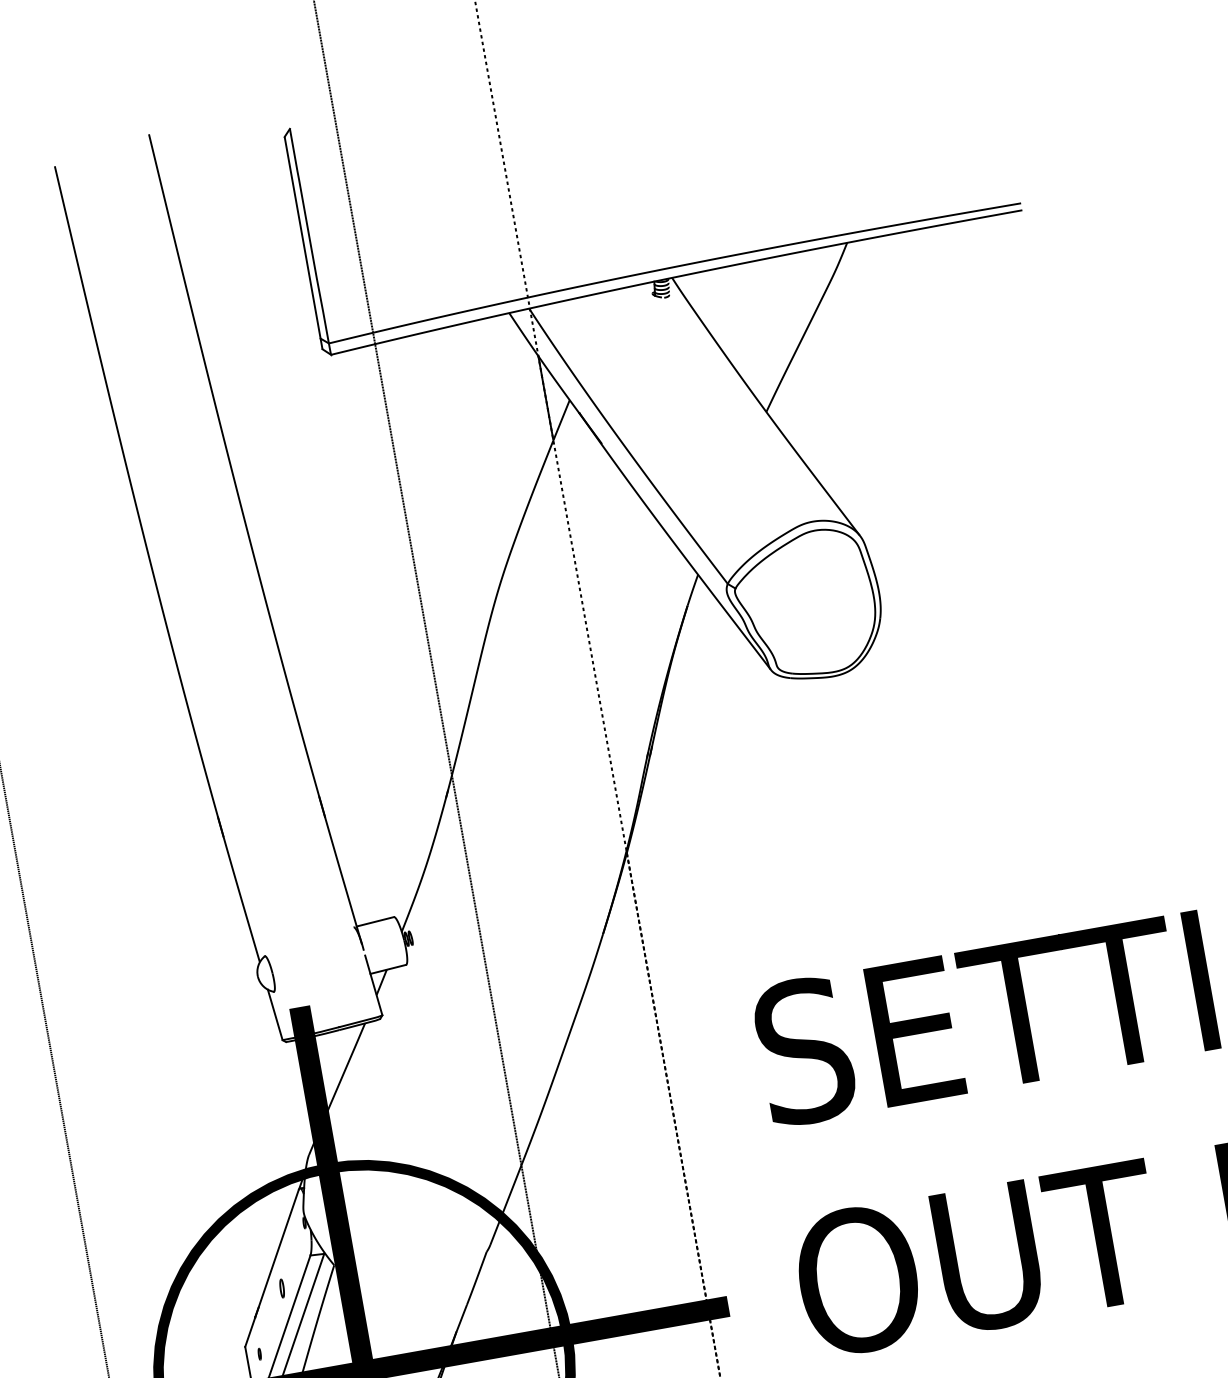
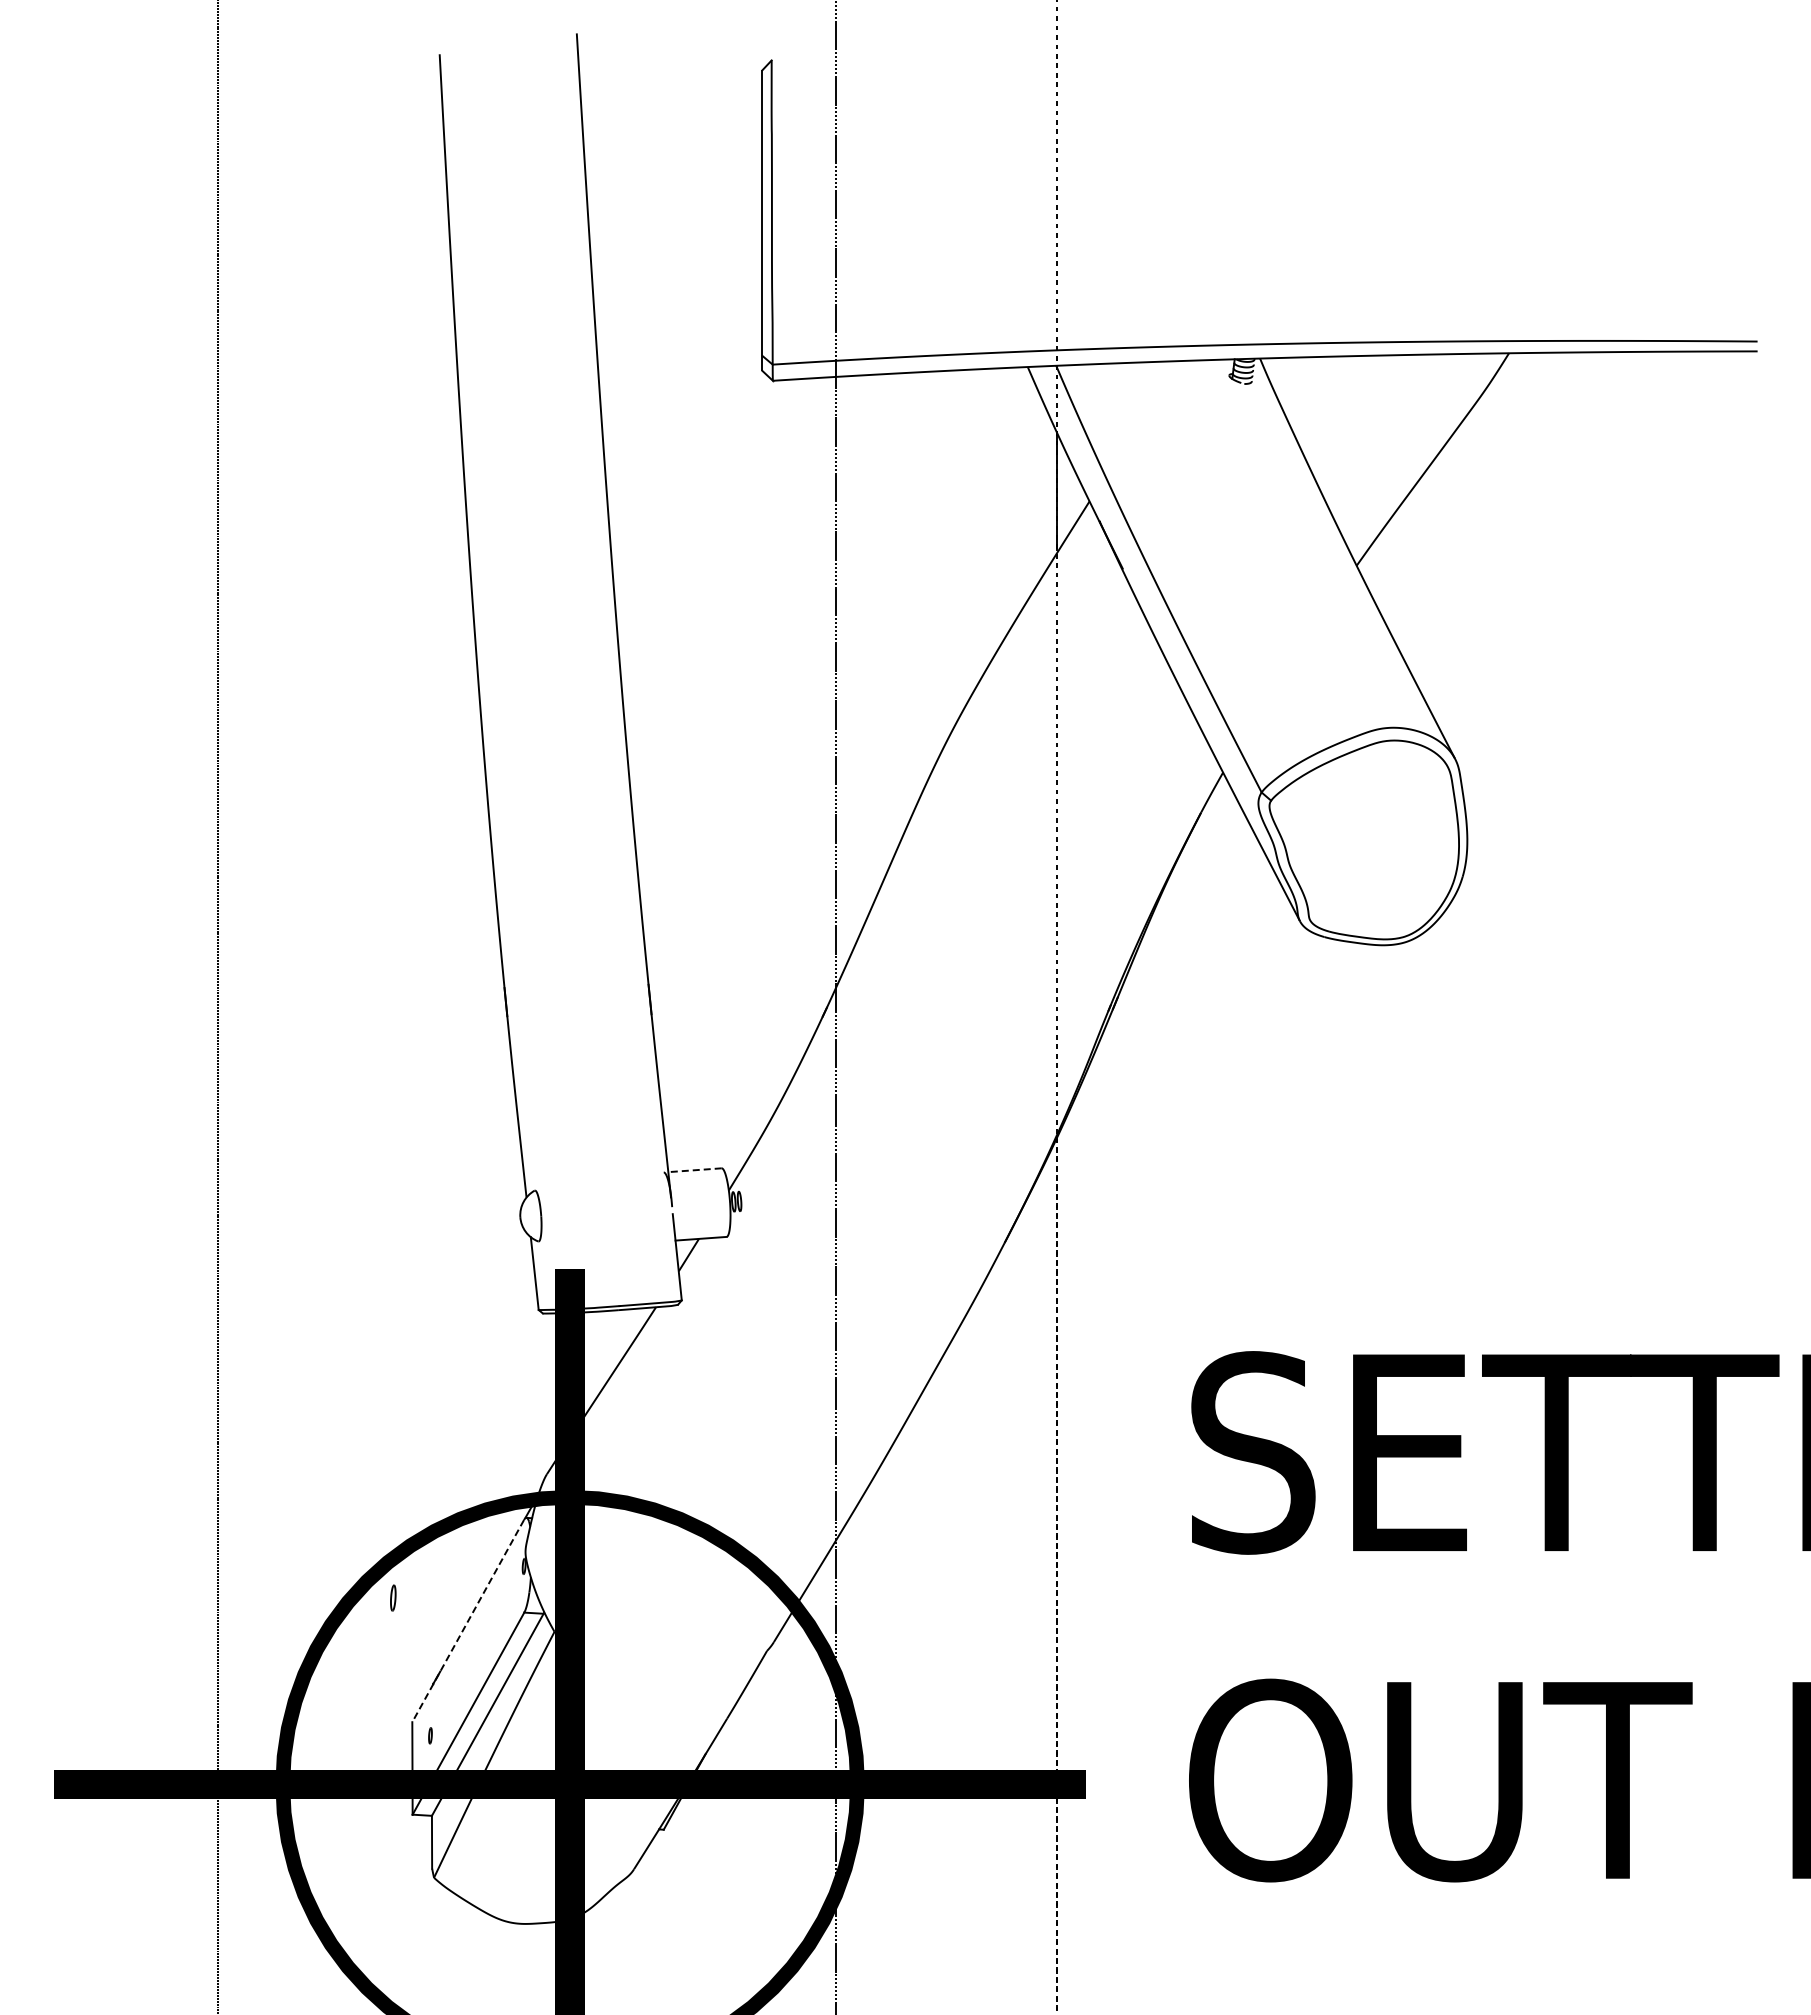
line: (375, 921) -> (695, 1170), solid -> dashed
line: (271, 1268) -> (467, 1621), solid -> dashed
part: (282, 1288) -> (393, 1597), moved

